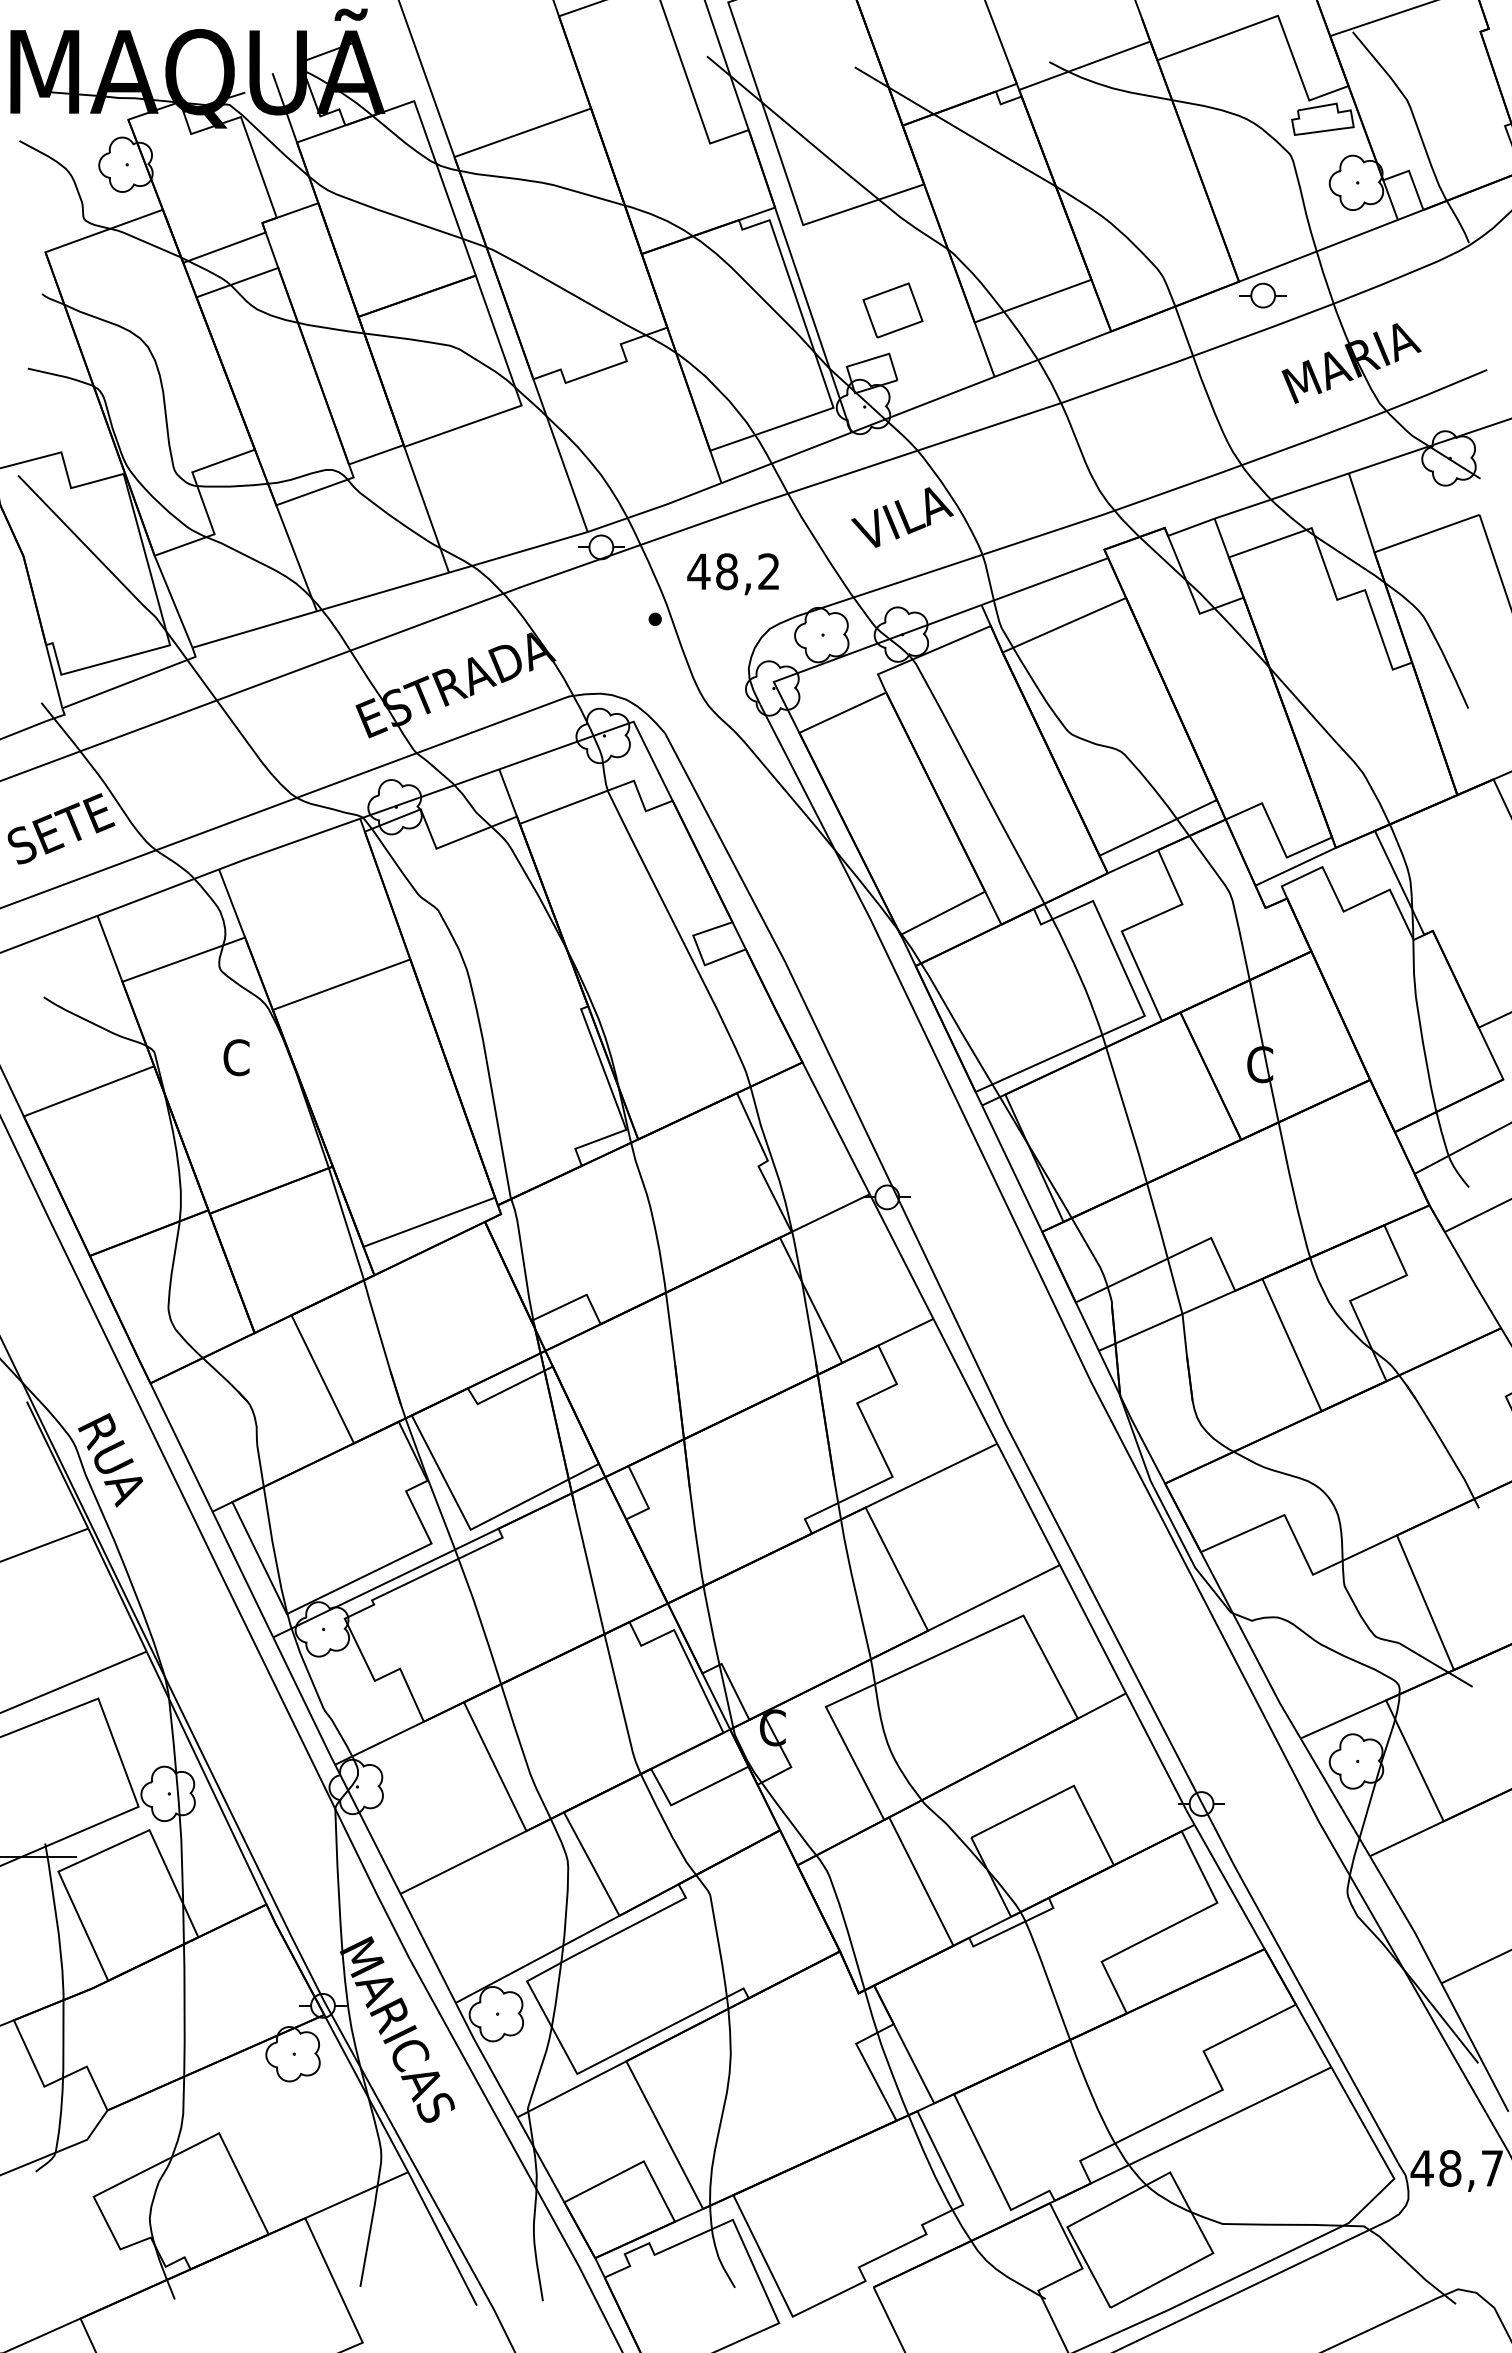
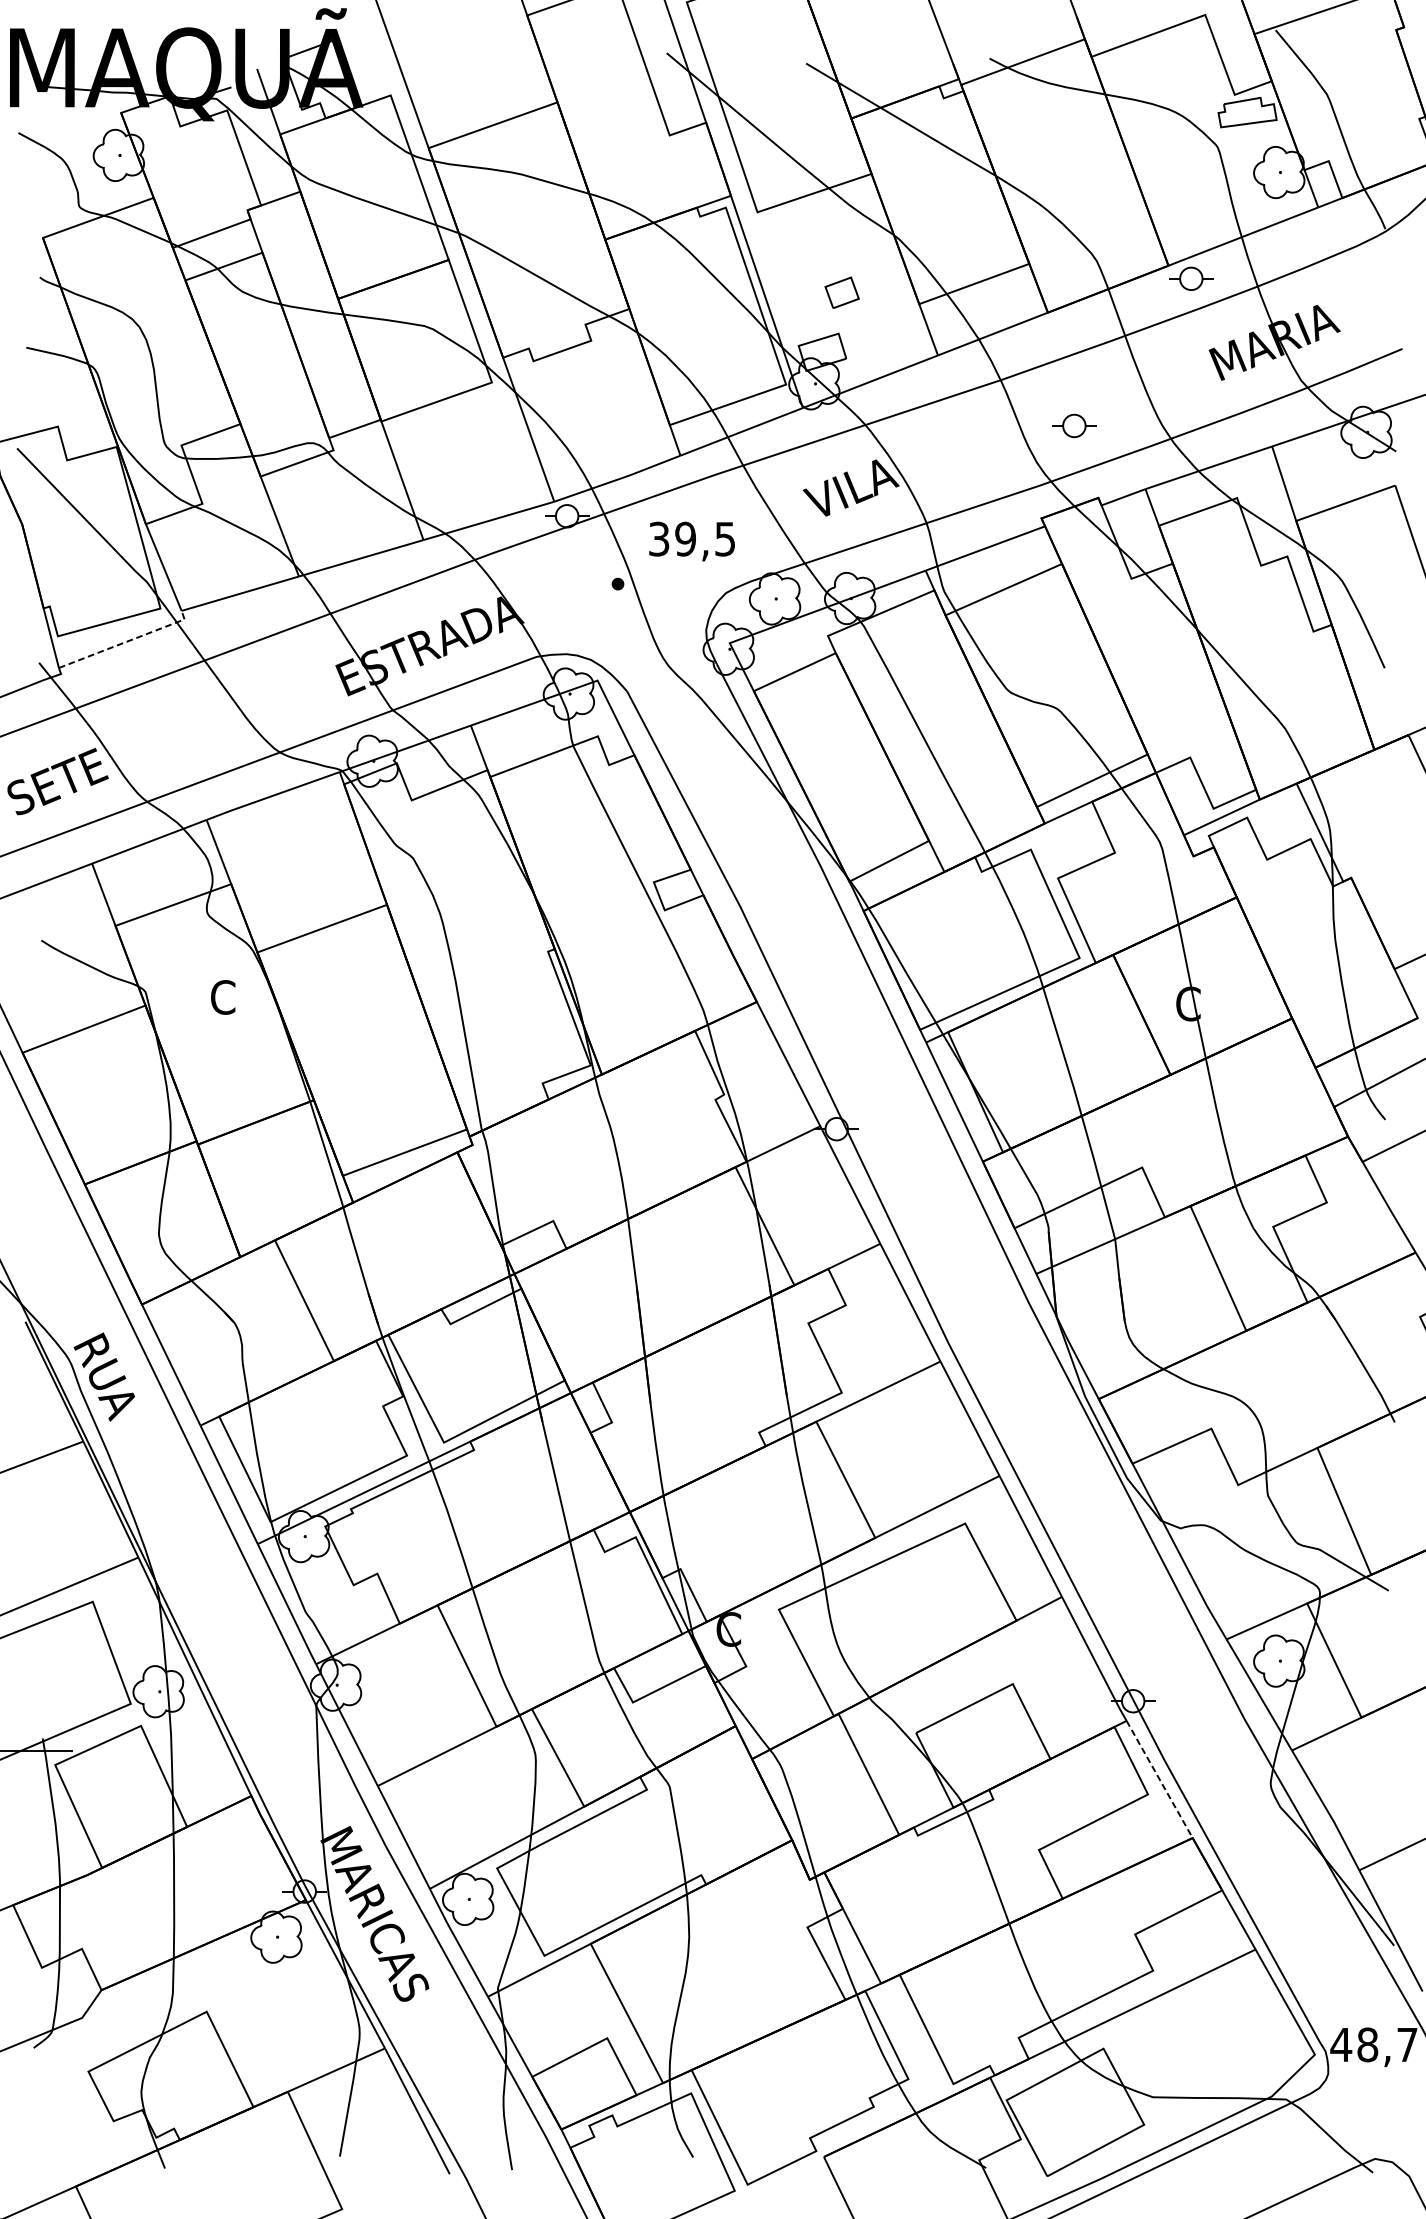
part: (892, 310) -> (841, 292), size x0.6
part: (1138, 451) -> (1073, 425), added
text: (733, 571) -> (691, 538), 48,2 -> 39,5
line: (134, 680) -> (126, 641), solid -> dashed
line: (1229, 1887) -> (1159, 1779), solid -> dashed

